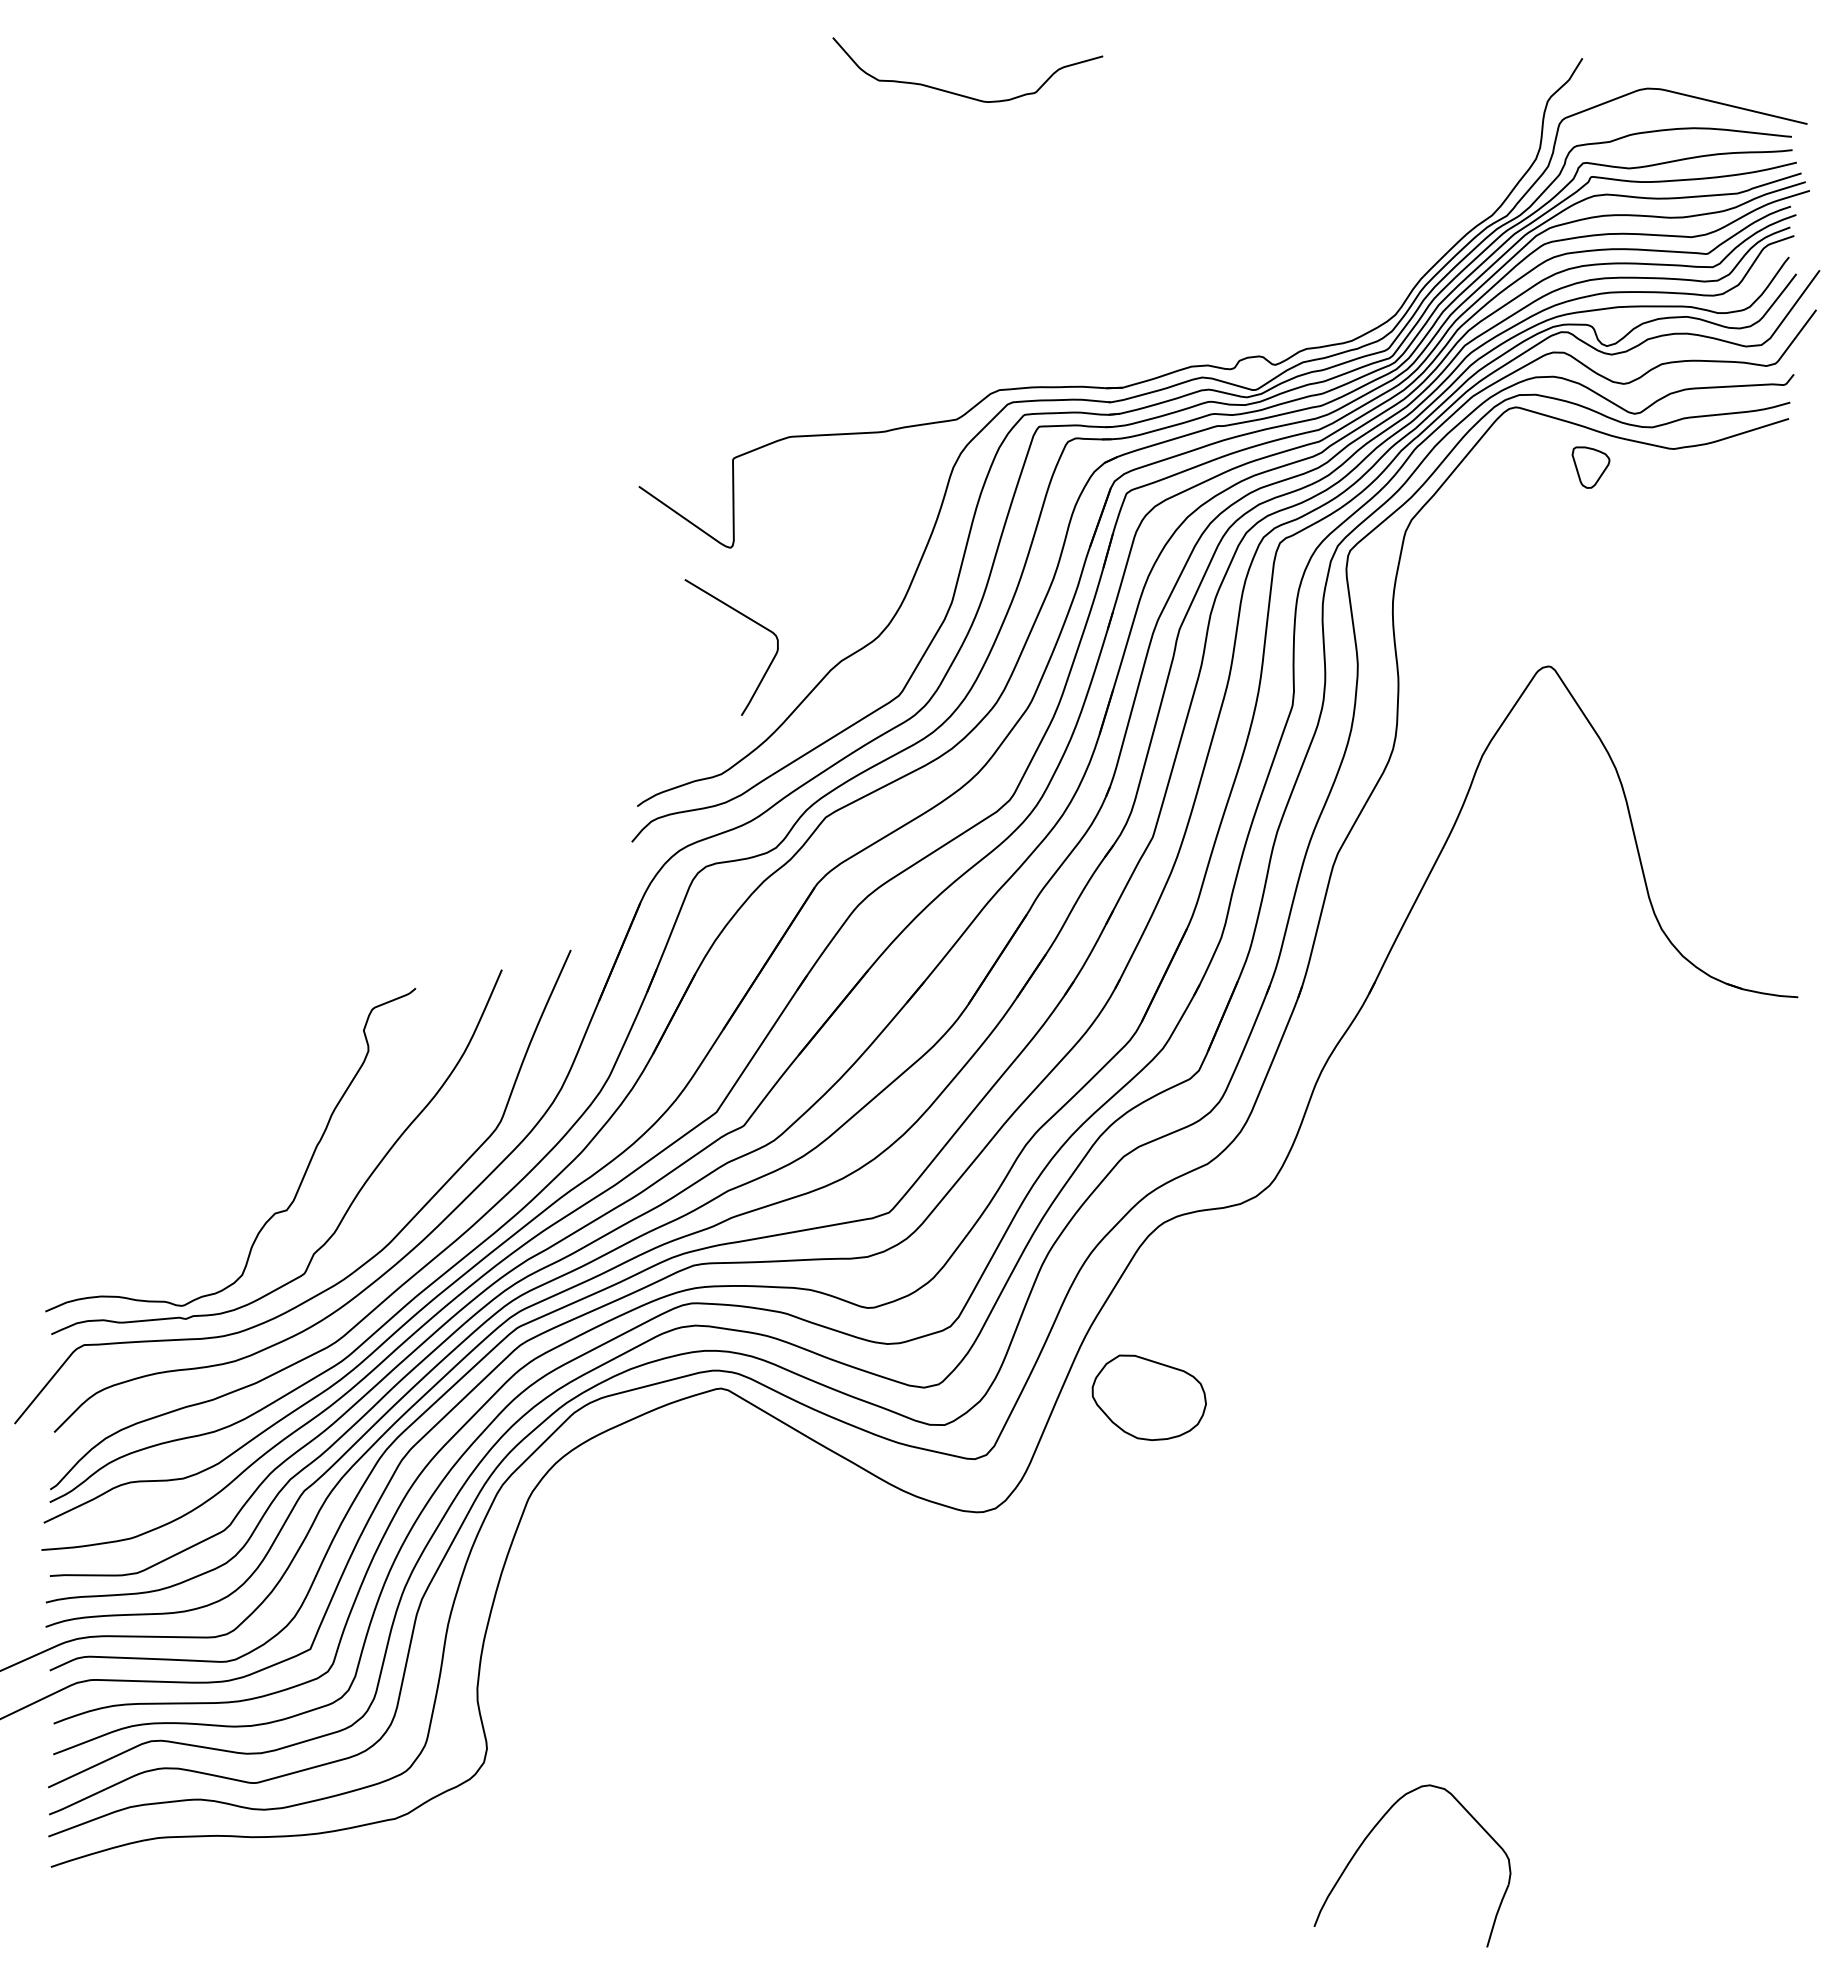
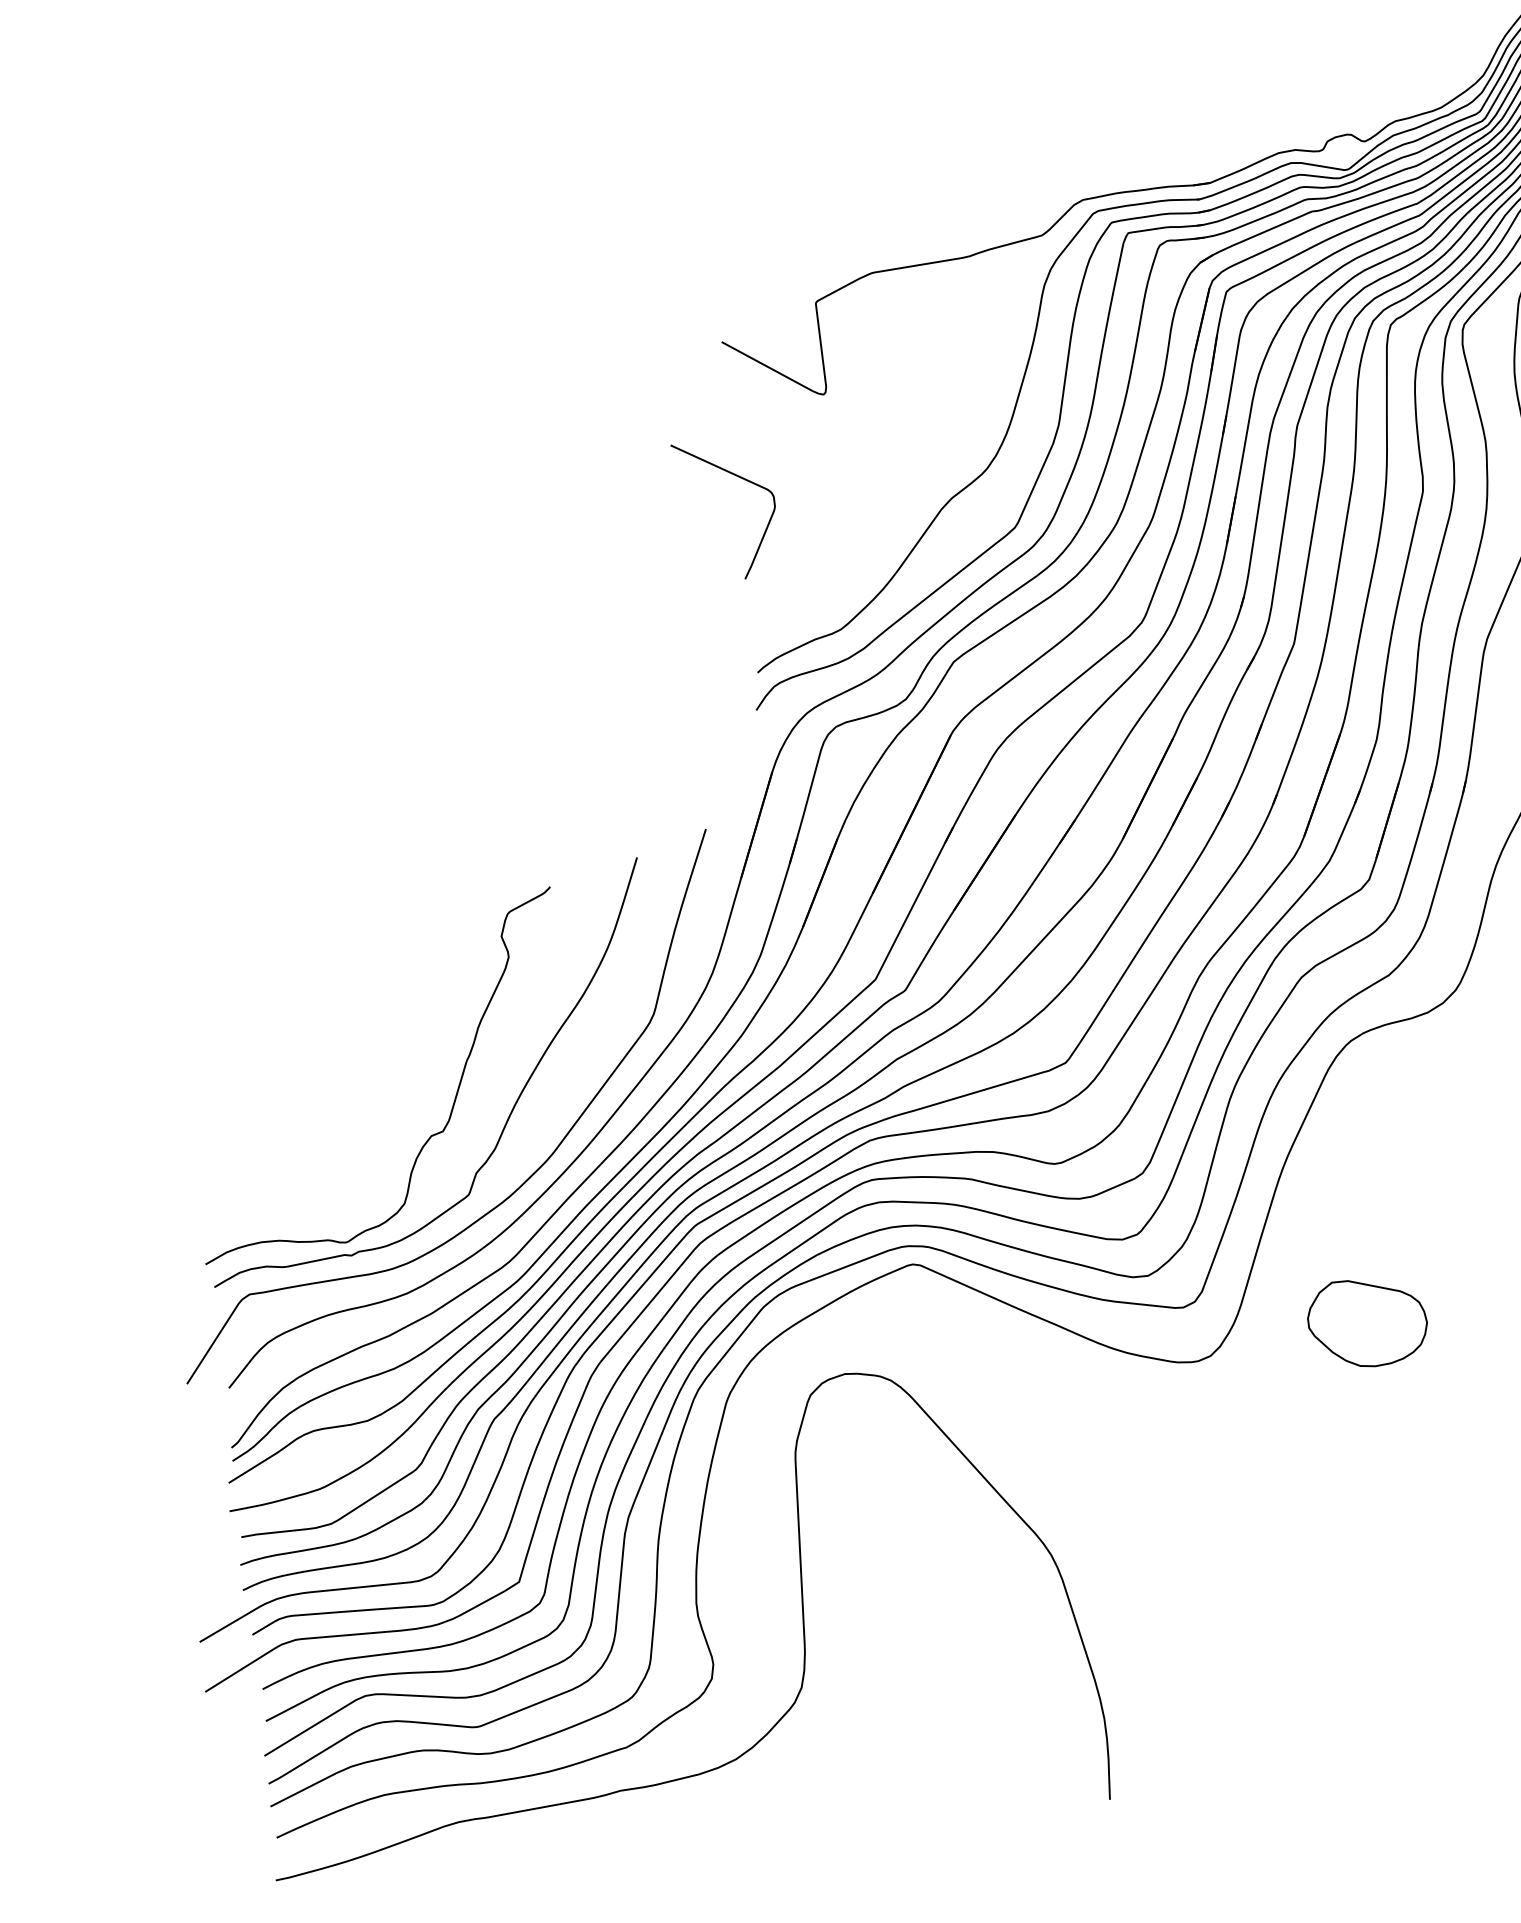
curve: (750, 620) -> (743, 479), moved
part: (1148, 1397) -> (1366, 1322), moved
curve: (576, 1718) -> (802, 1622), added

